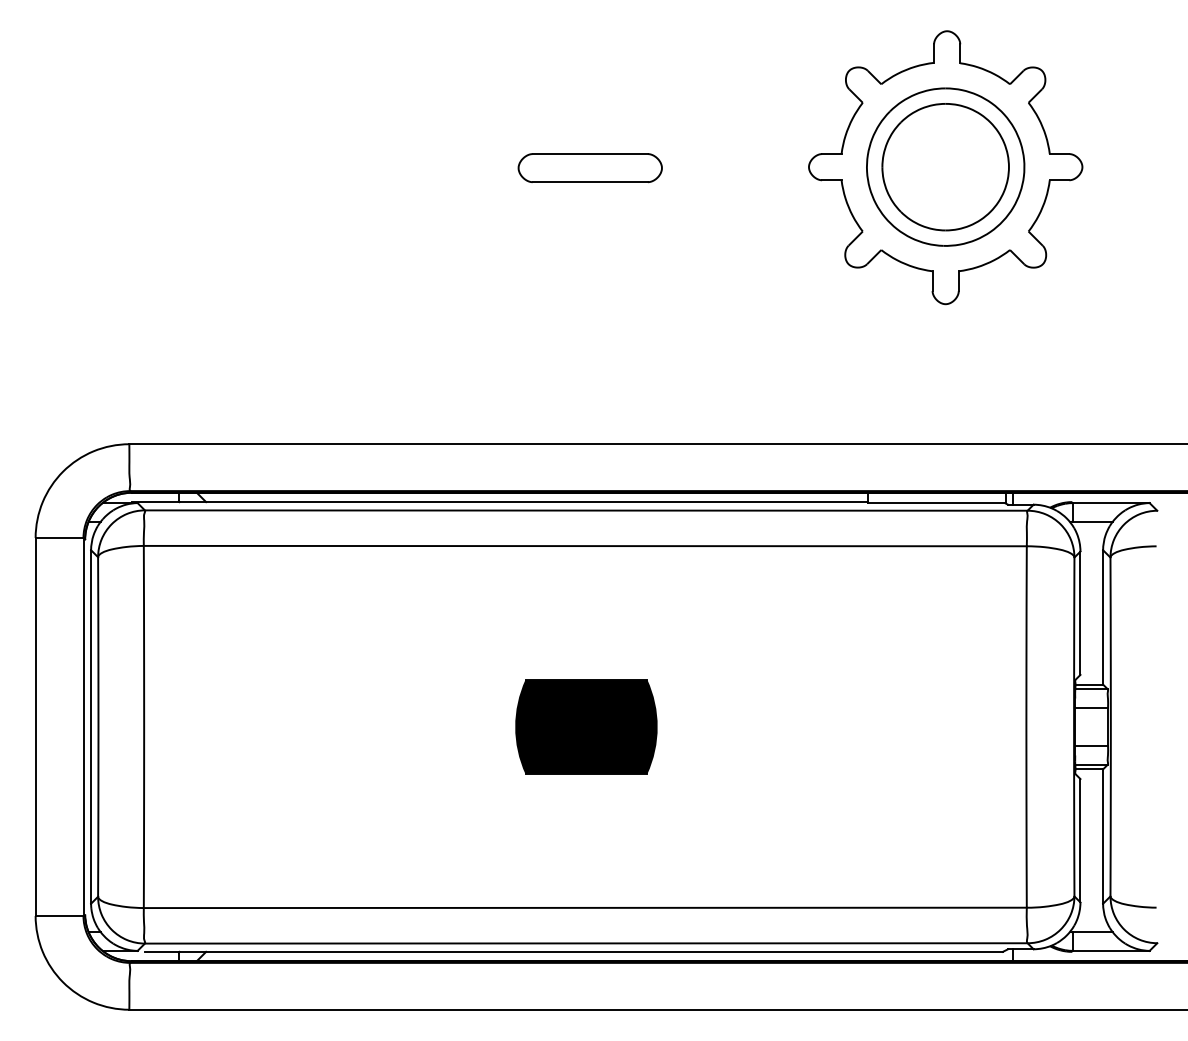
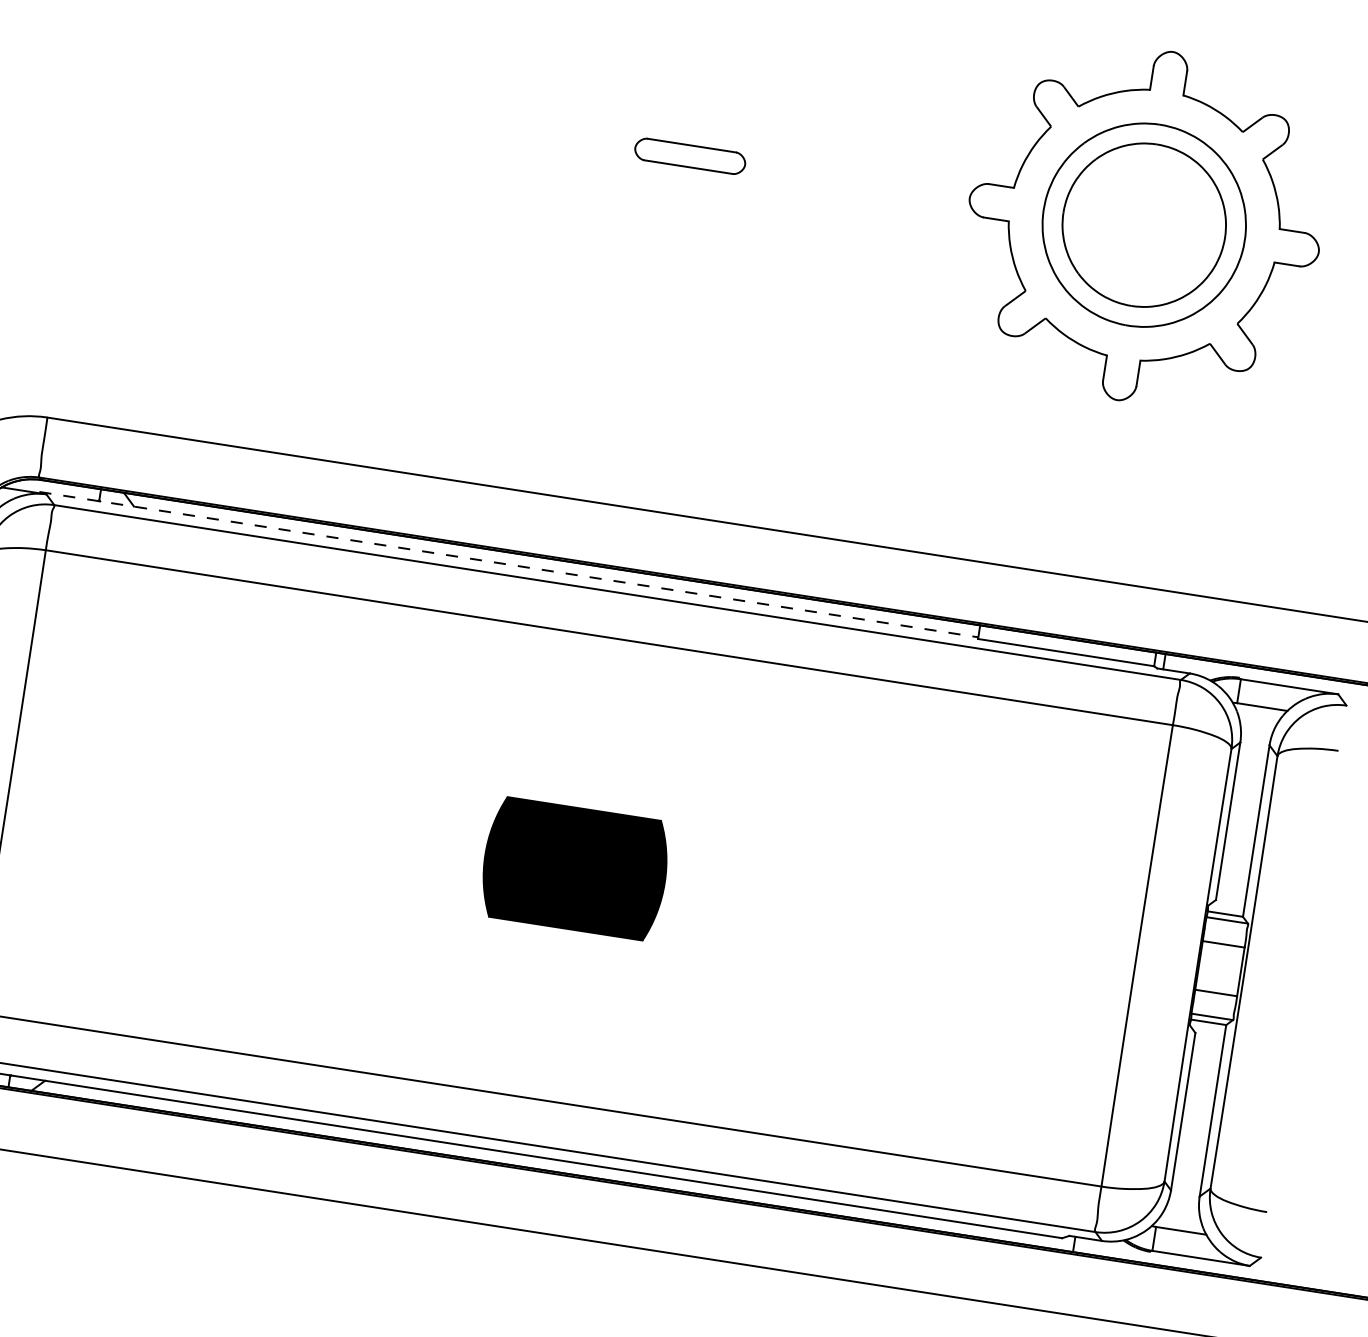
part: (589, 168) -> (689, 156), size x0.6
line: (499, 502) -> (508, 565), solid -> dashed

